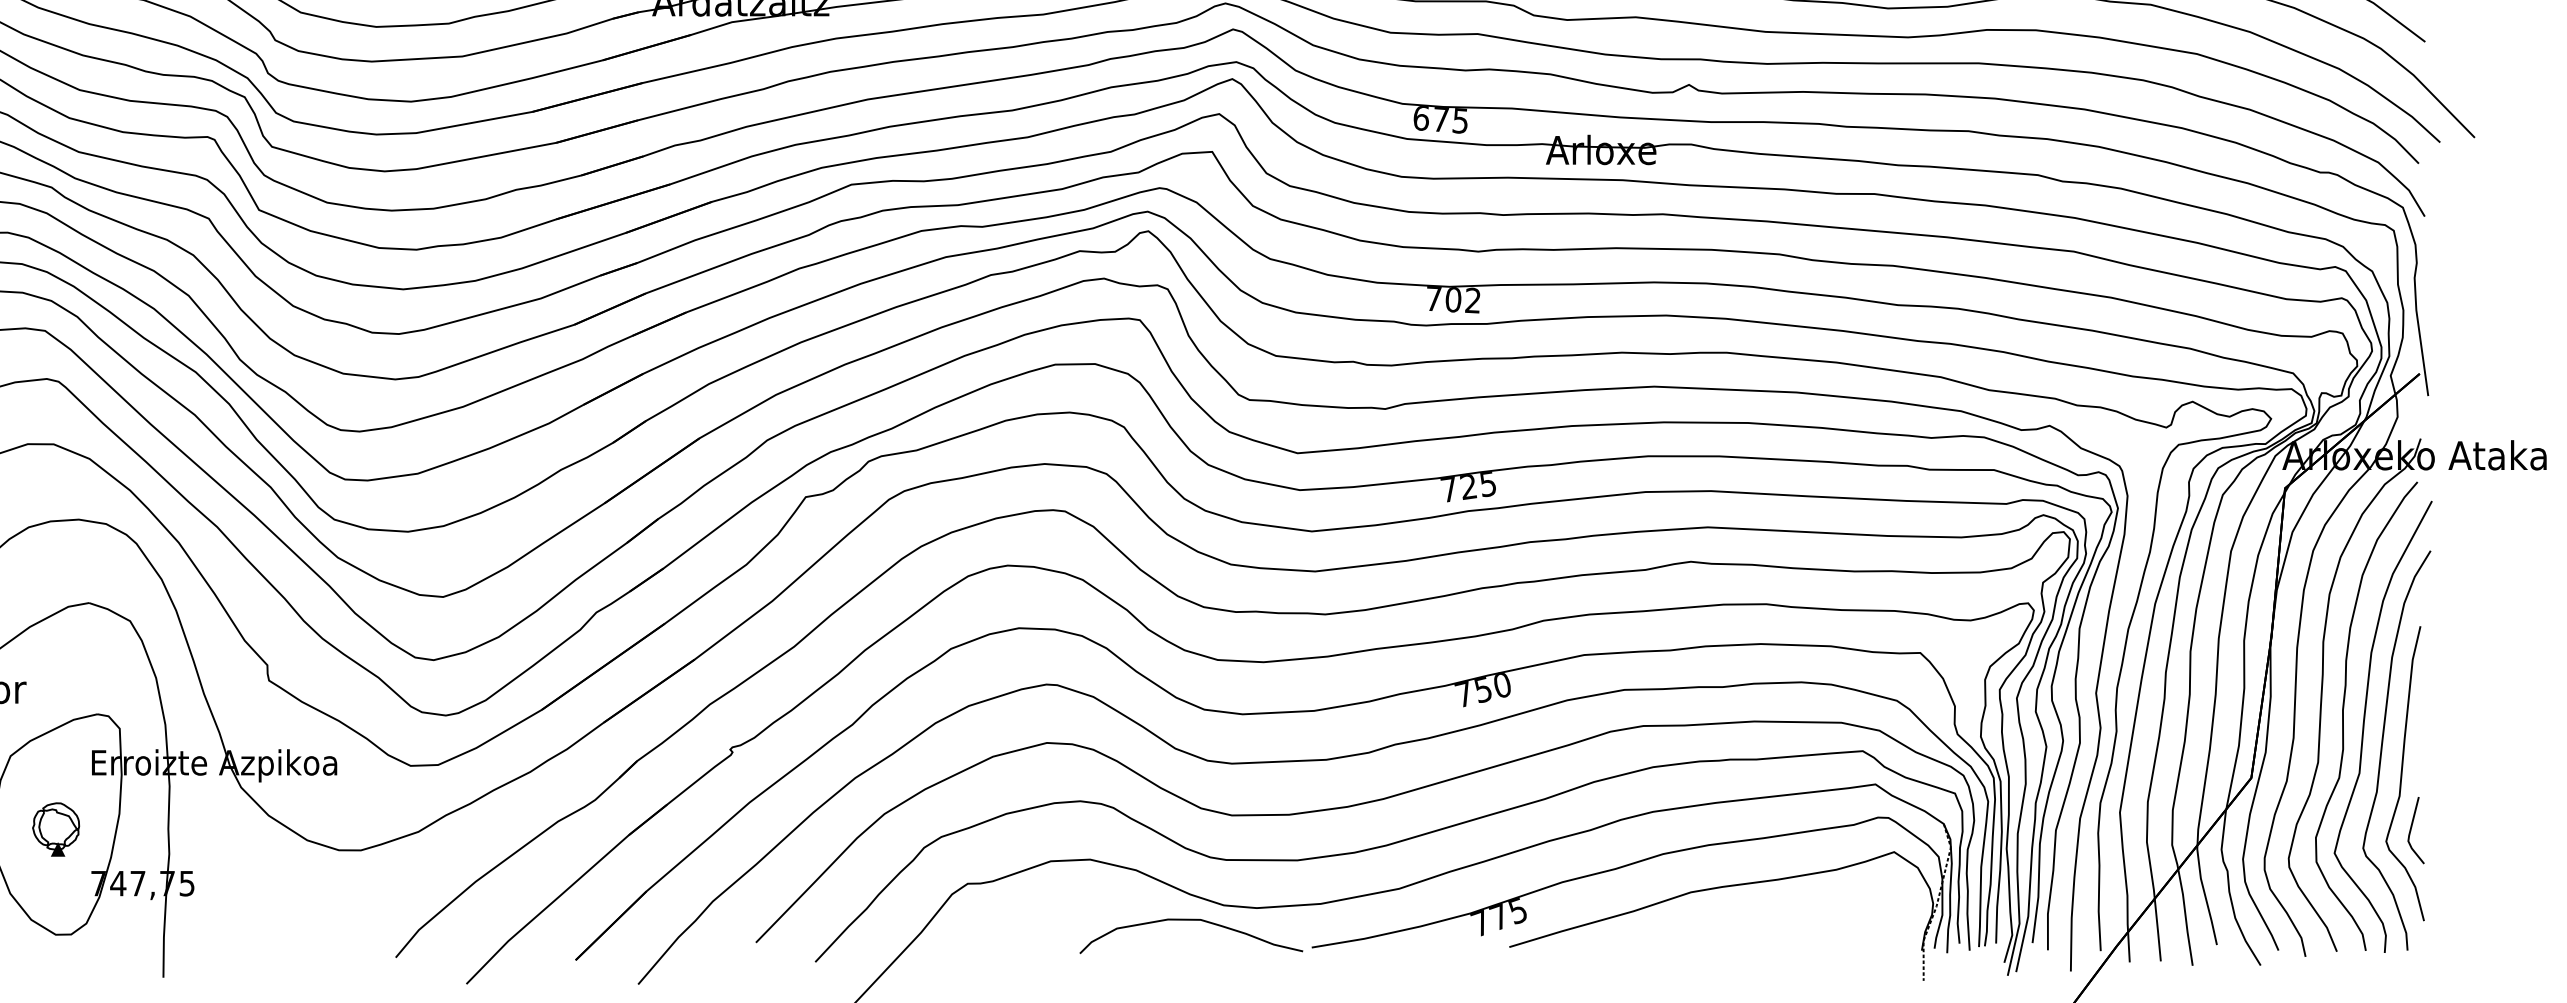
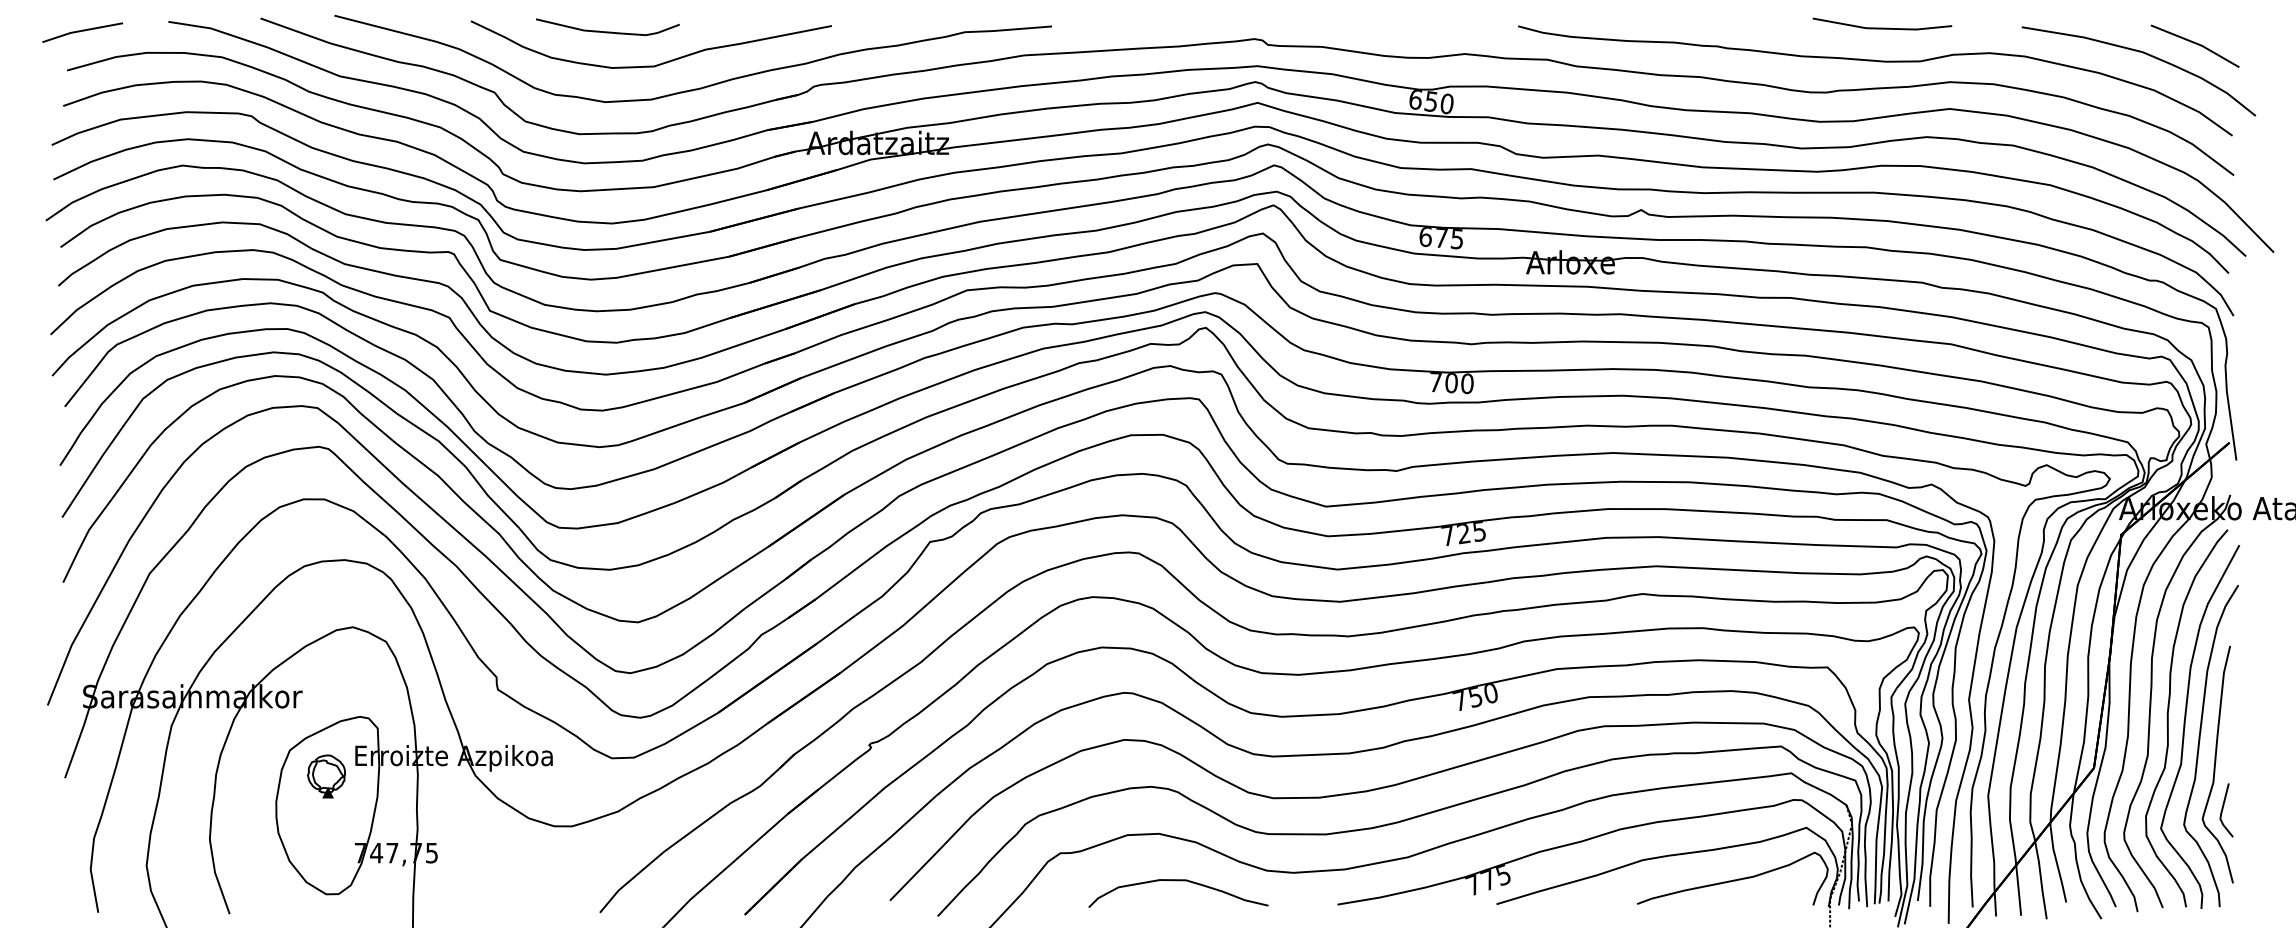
text: (1473, 300) -> (1467, 383), 702 -> 700
part: (56, 829) -> (326, 776), moved
curve: (1803, 916) -> (1733, 879), added
curve: (1191, 921) -> (1178, 881), moved

